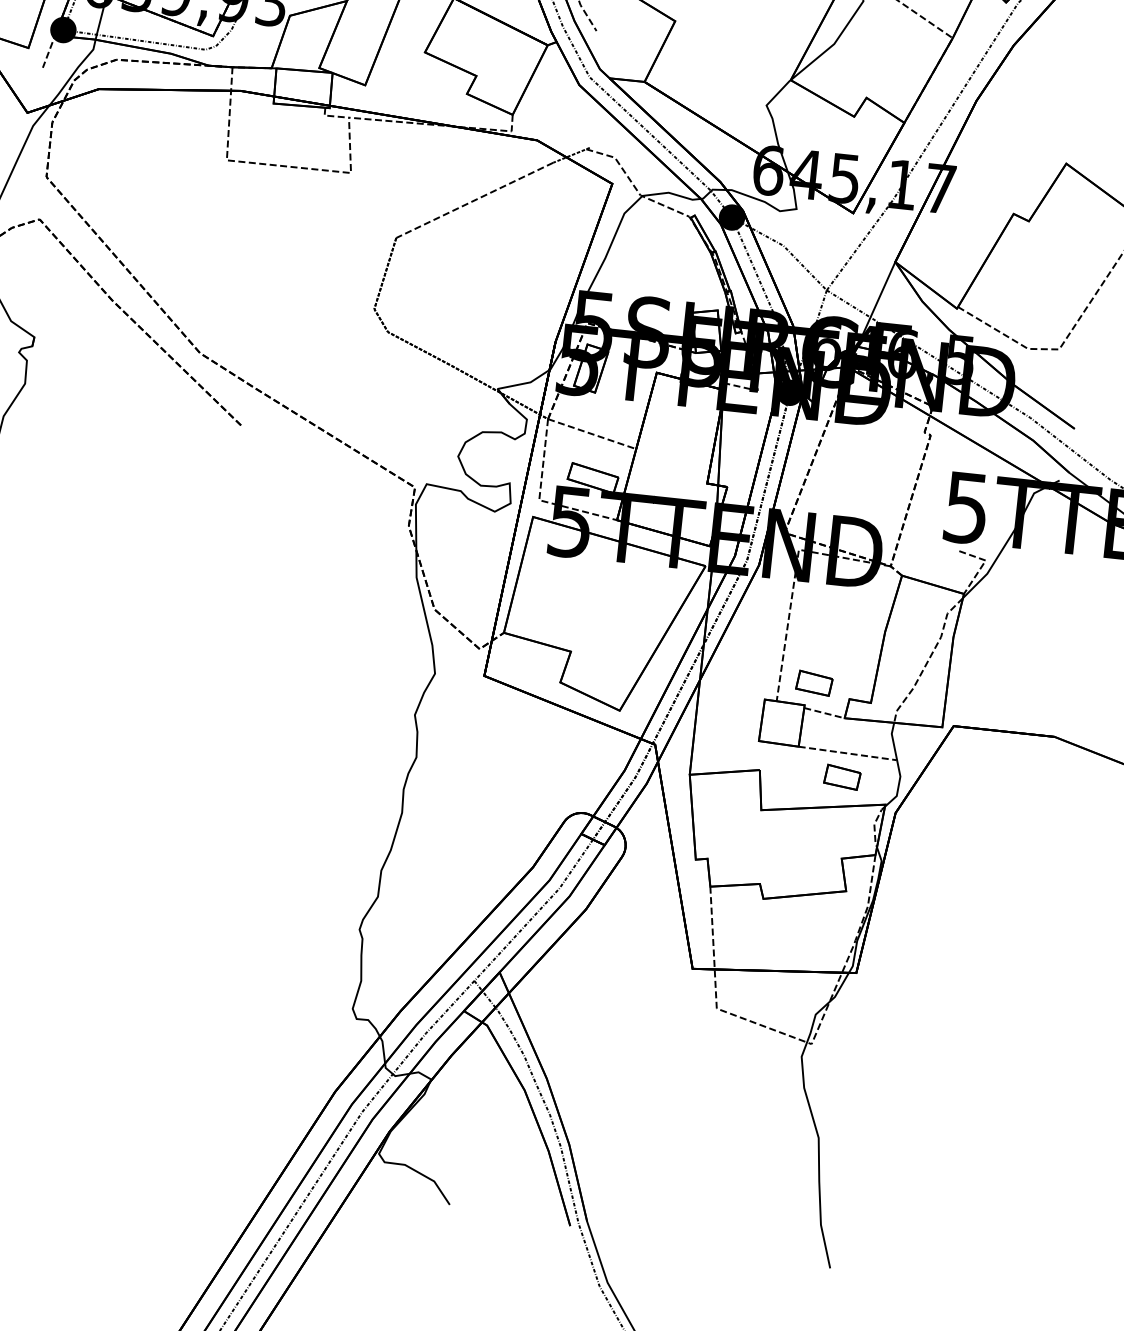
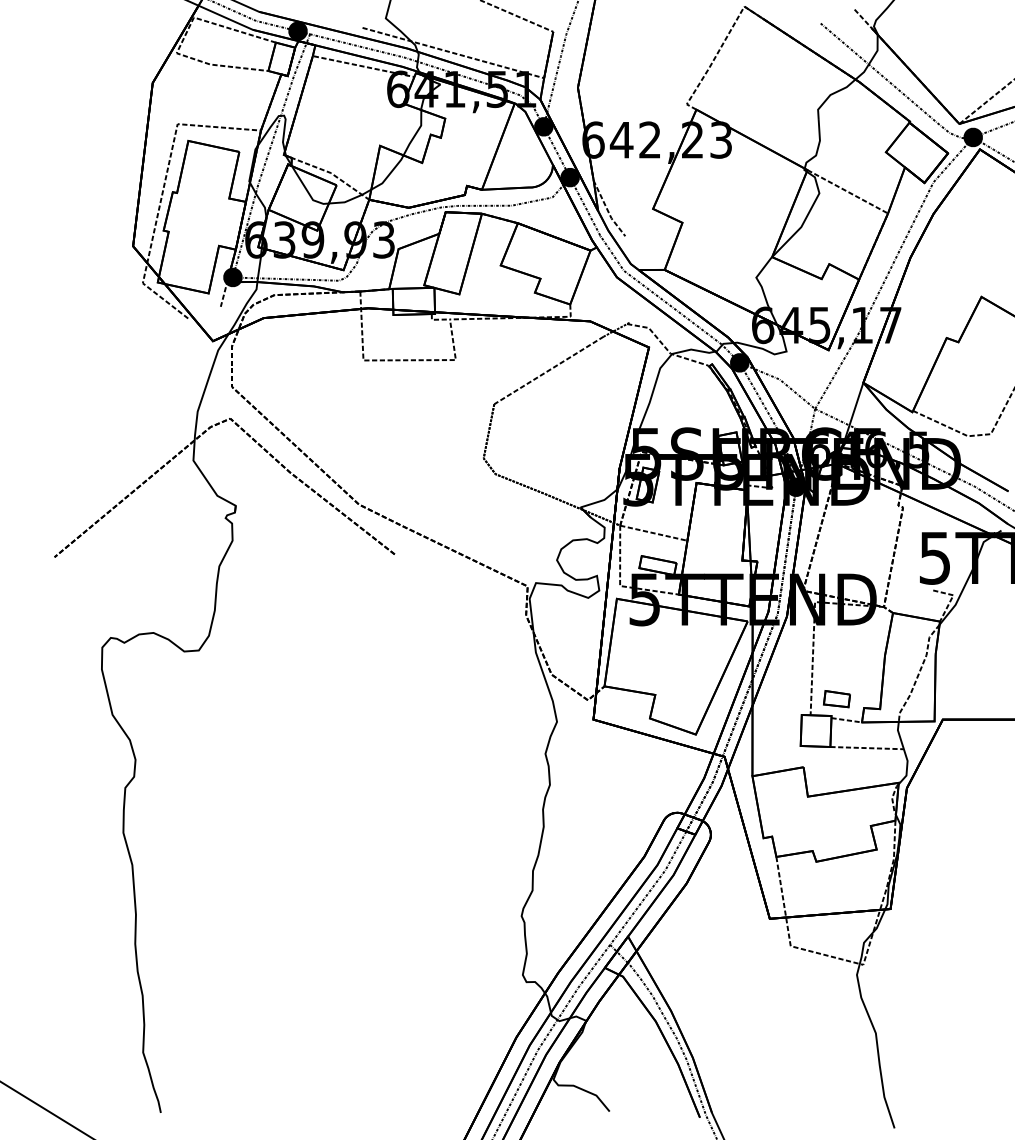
part: (841, 777) -> (864, 766), removed

